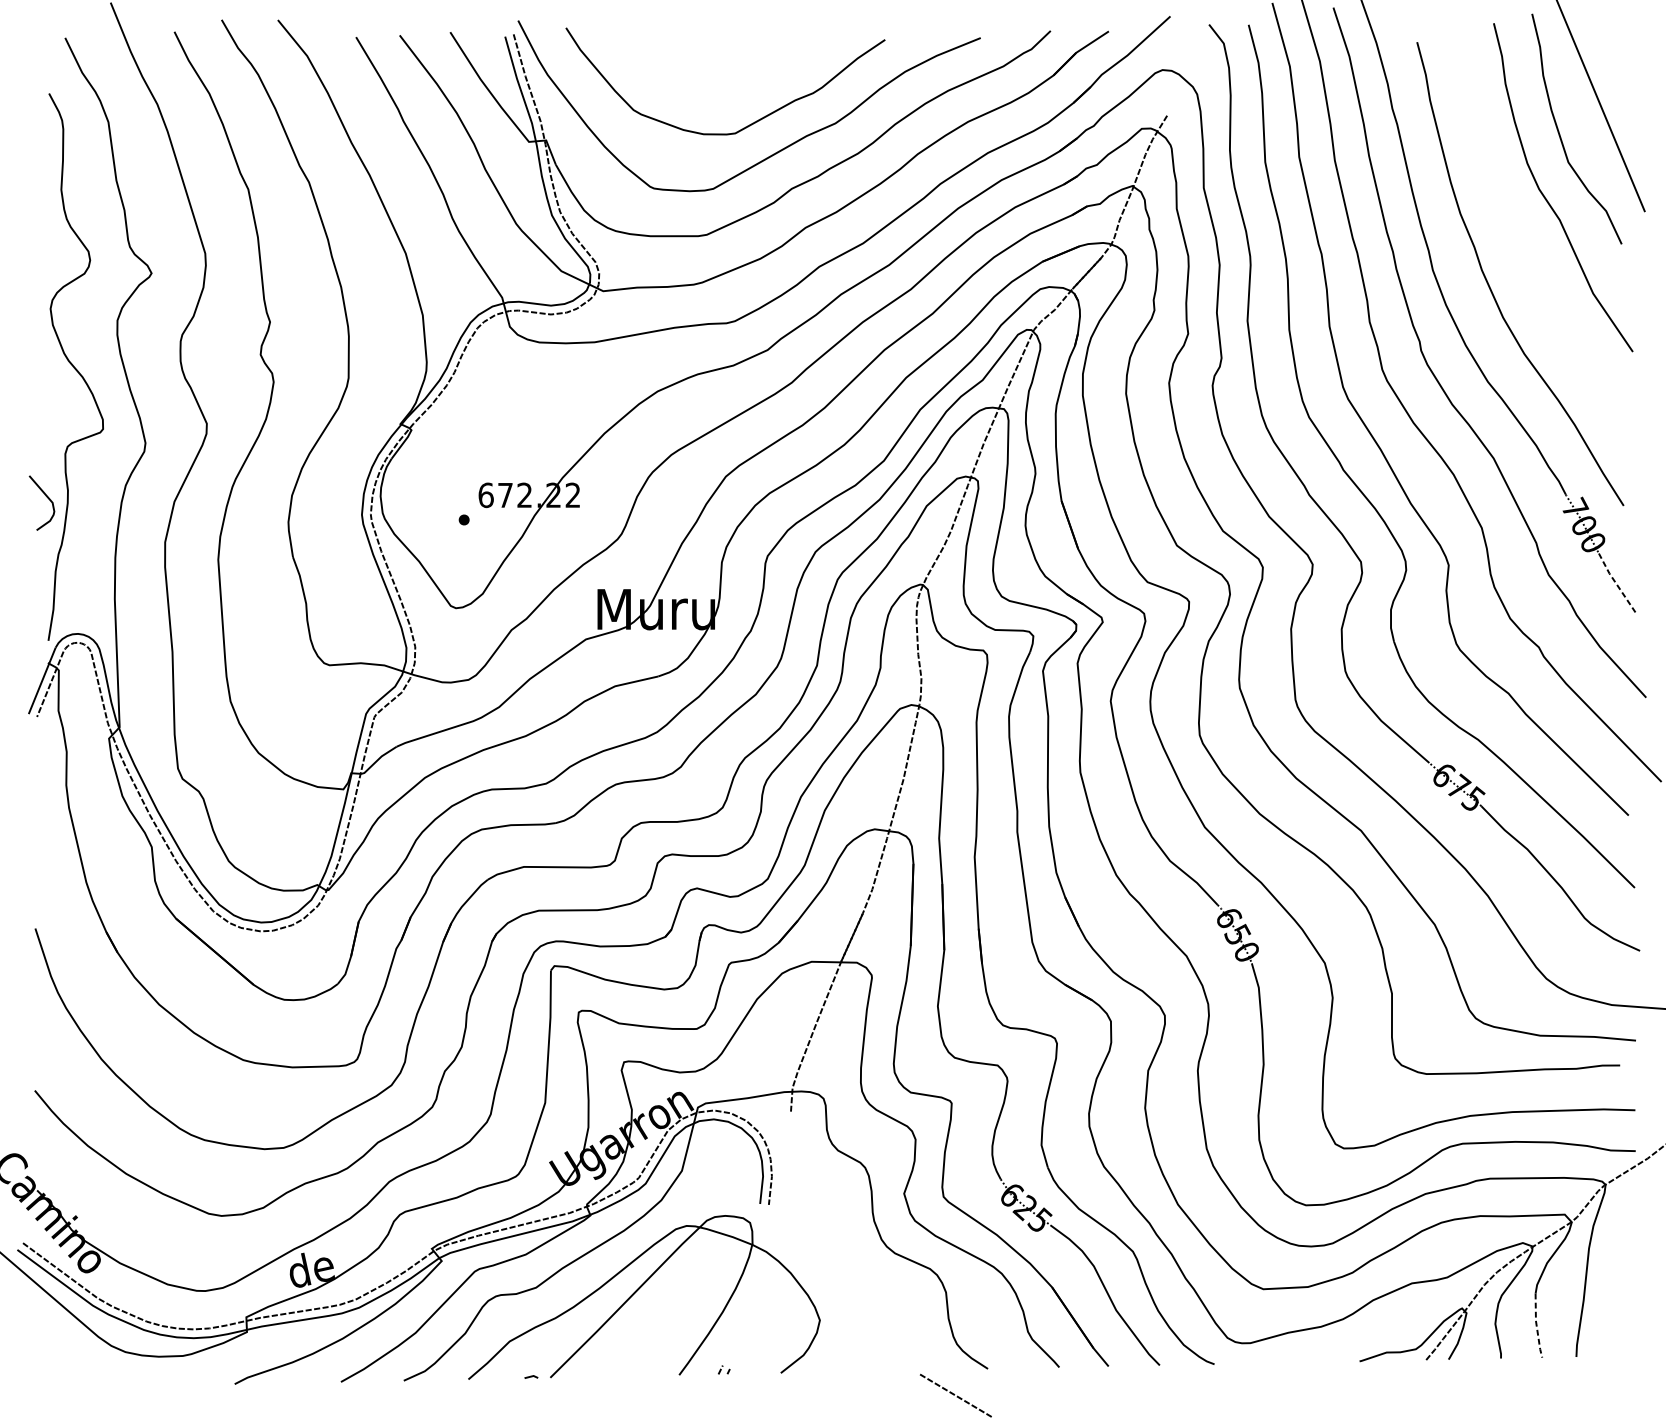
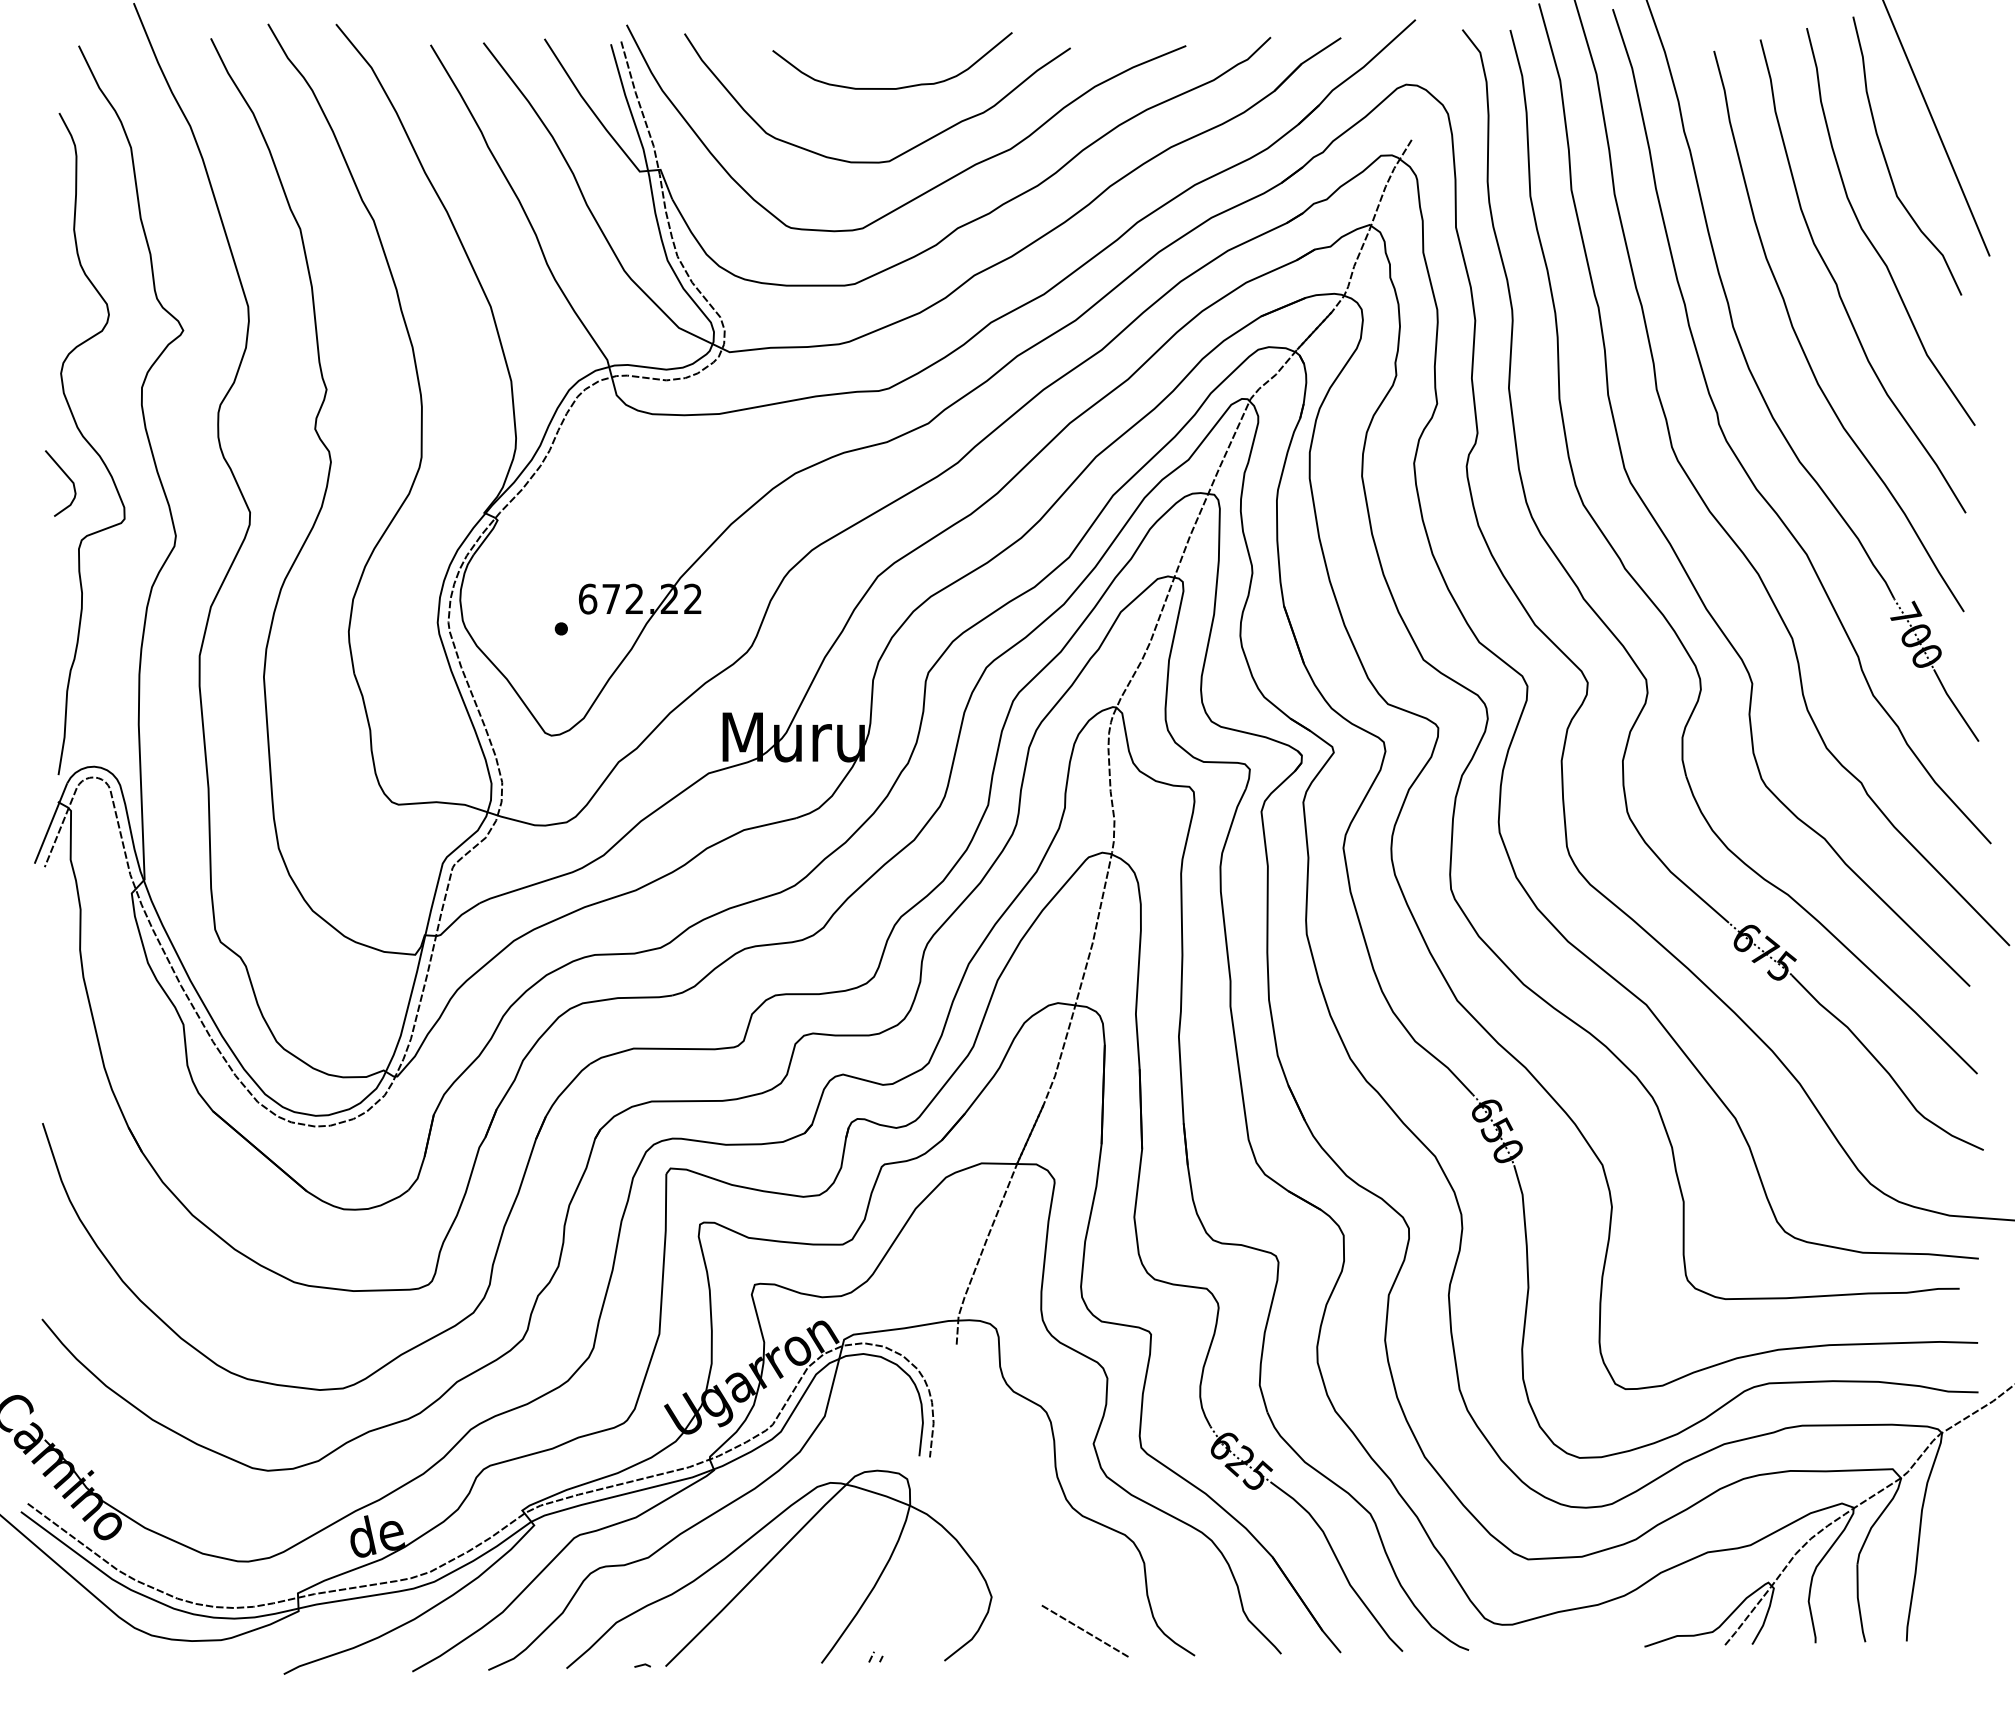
curve: (742, 72) -> (897, 87), added
curve: (1519, 234) -> (1837, 283), added
curve: (46, 497) -> (66, 476), moved
line: (1616, 584) -> (1955, 706), dashed -> solid
line: (1536, 1325) -> (1858, 1603), dashed -> solid
line: (954, 1395) -> (1083, 1630), moved

